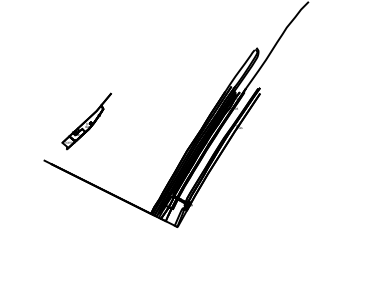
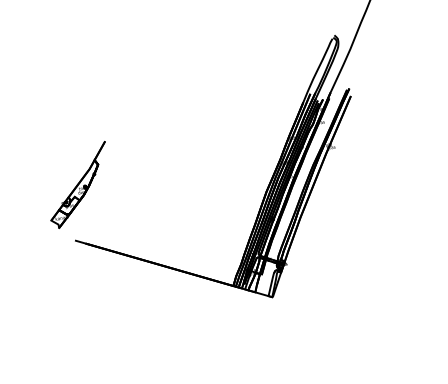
part: (86, 121) -> (78, 185), moved

